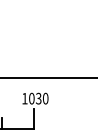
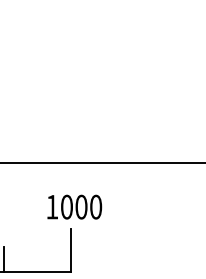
text: (38, 98) -> (80, 206), 1030 -> 1000

